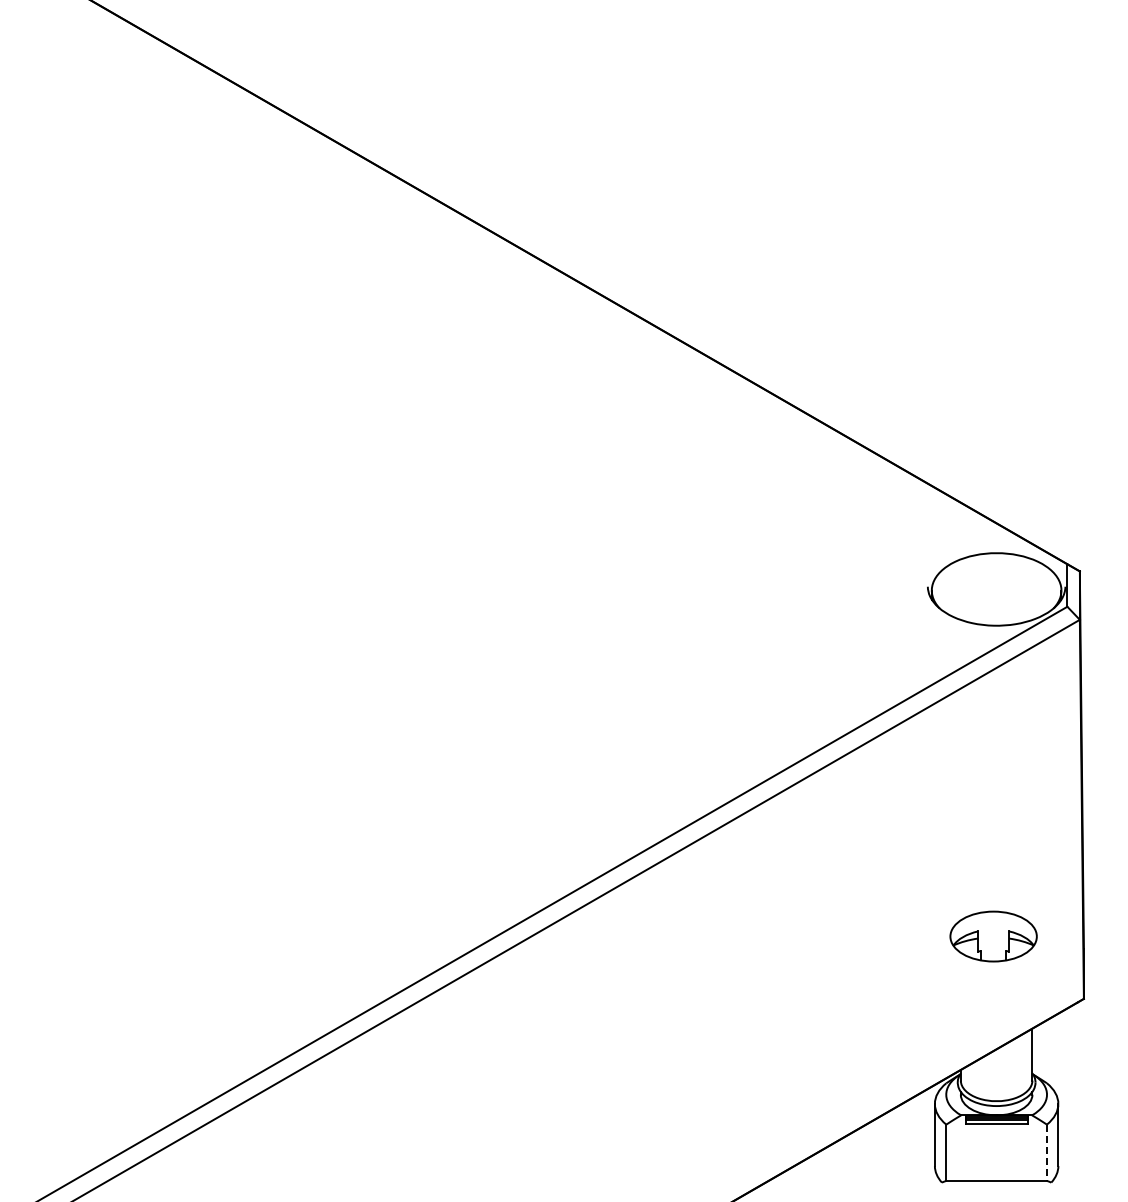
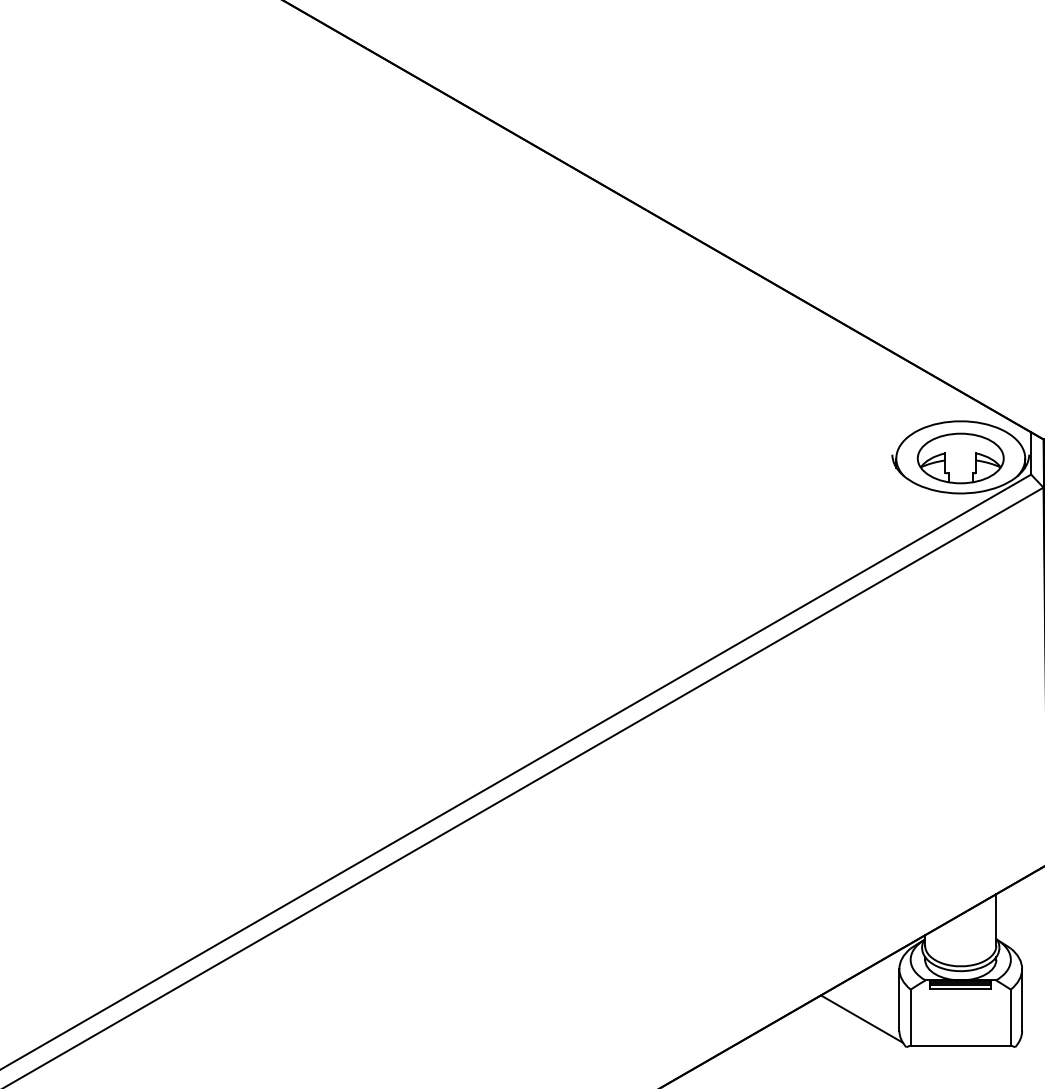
part: (993, 936) -> (960, 458), moved
line: (1046, 1153) -> (1010, 1018), dashed -> solid
line: (897, 1154) -> (862, 1019), added

